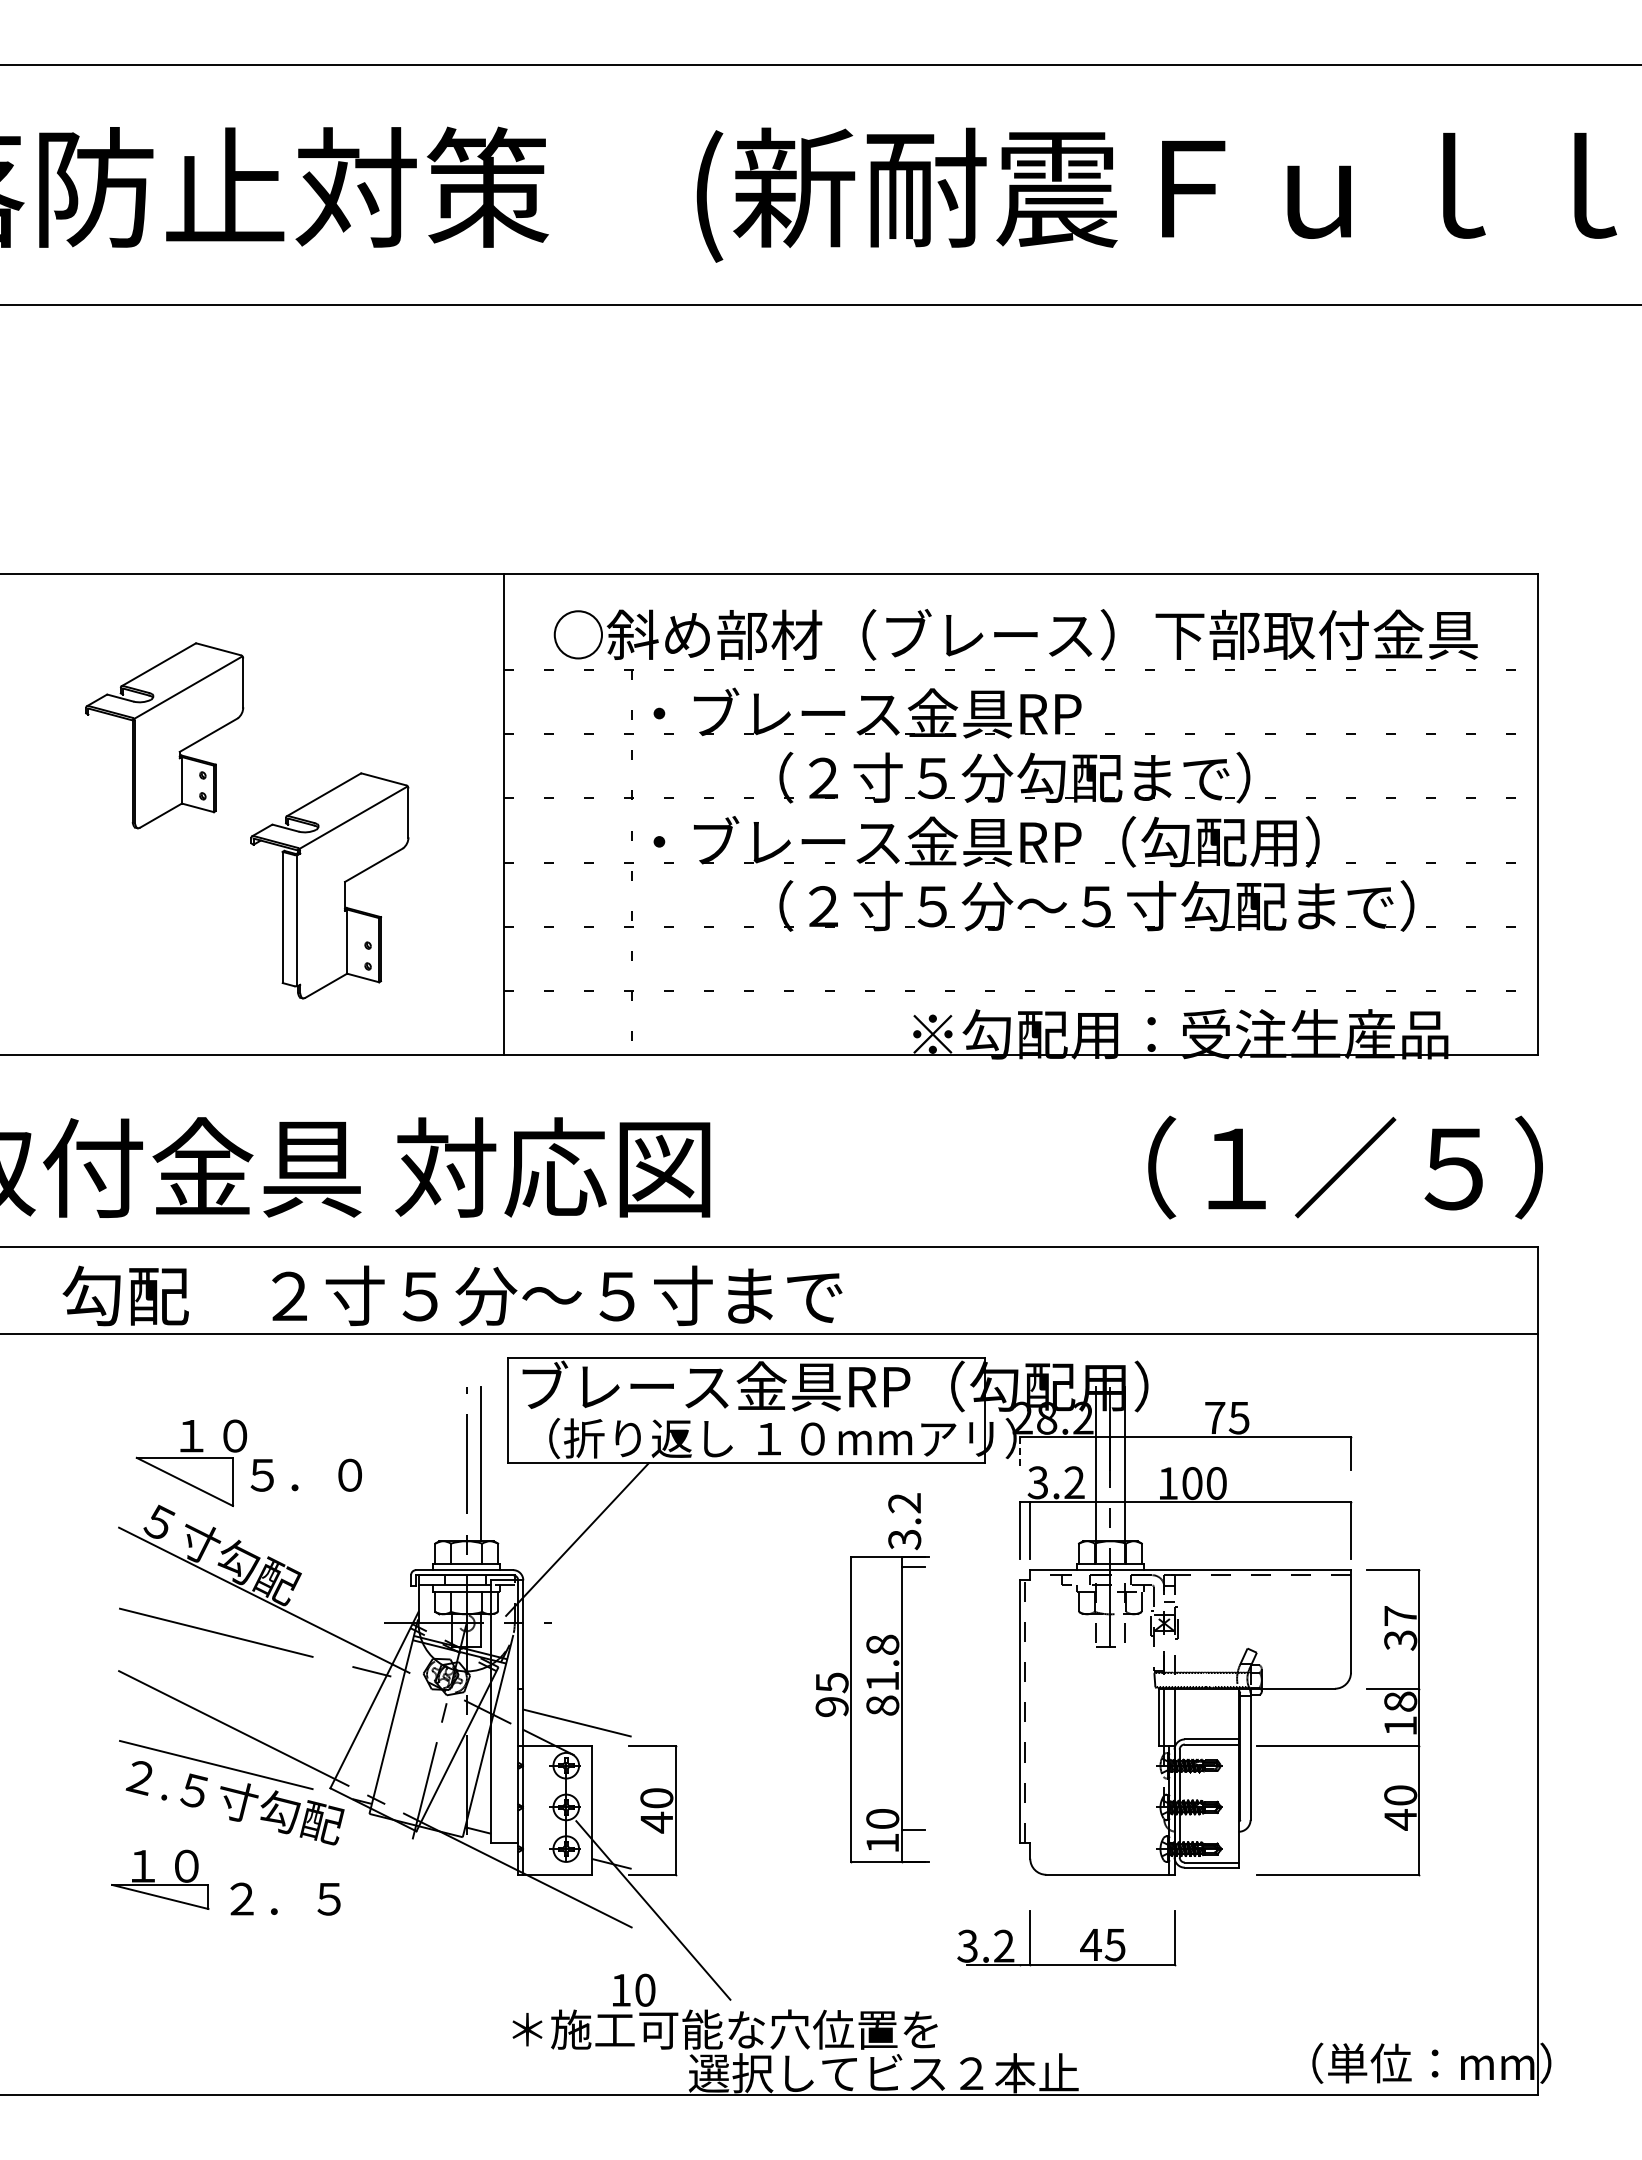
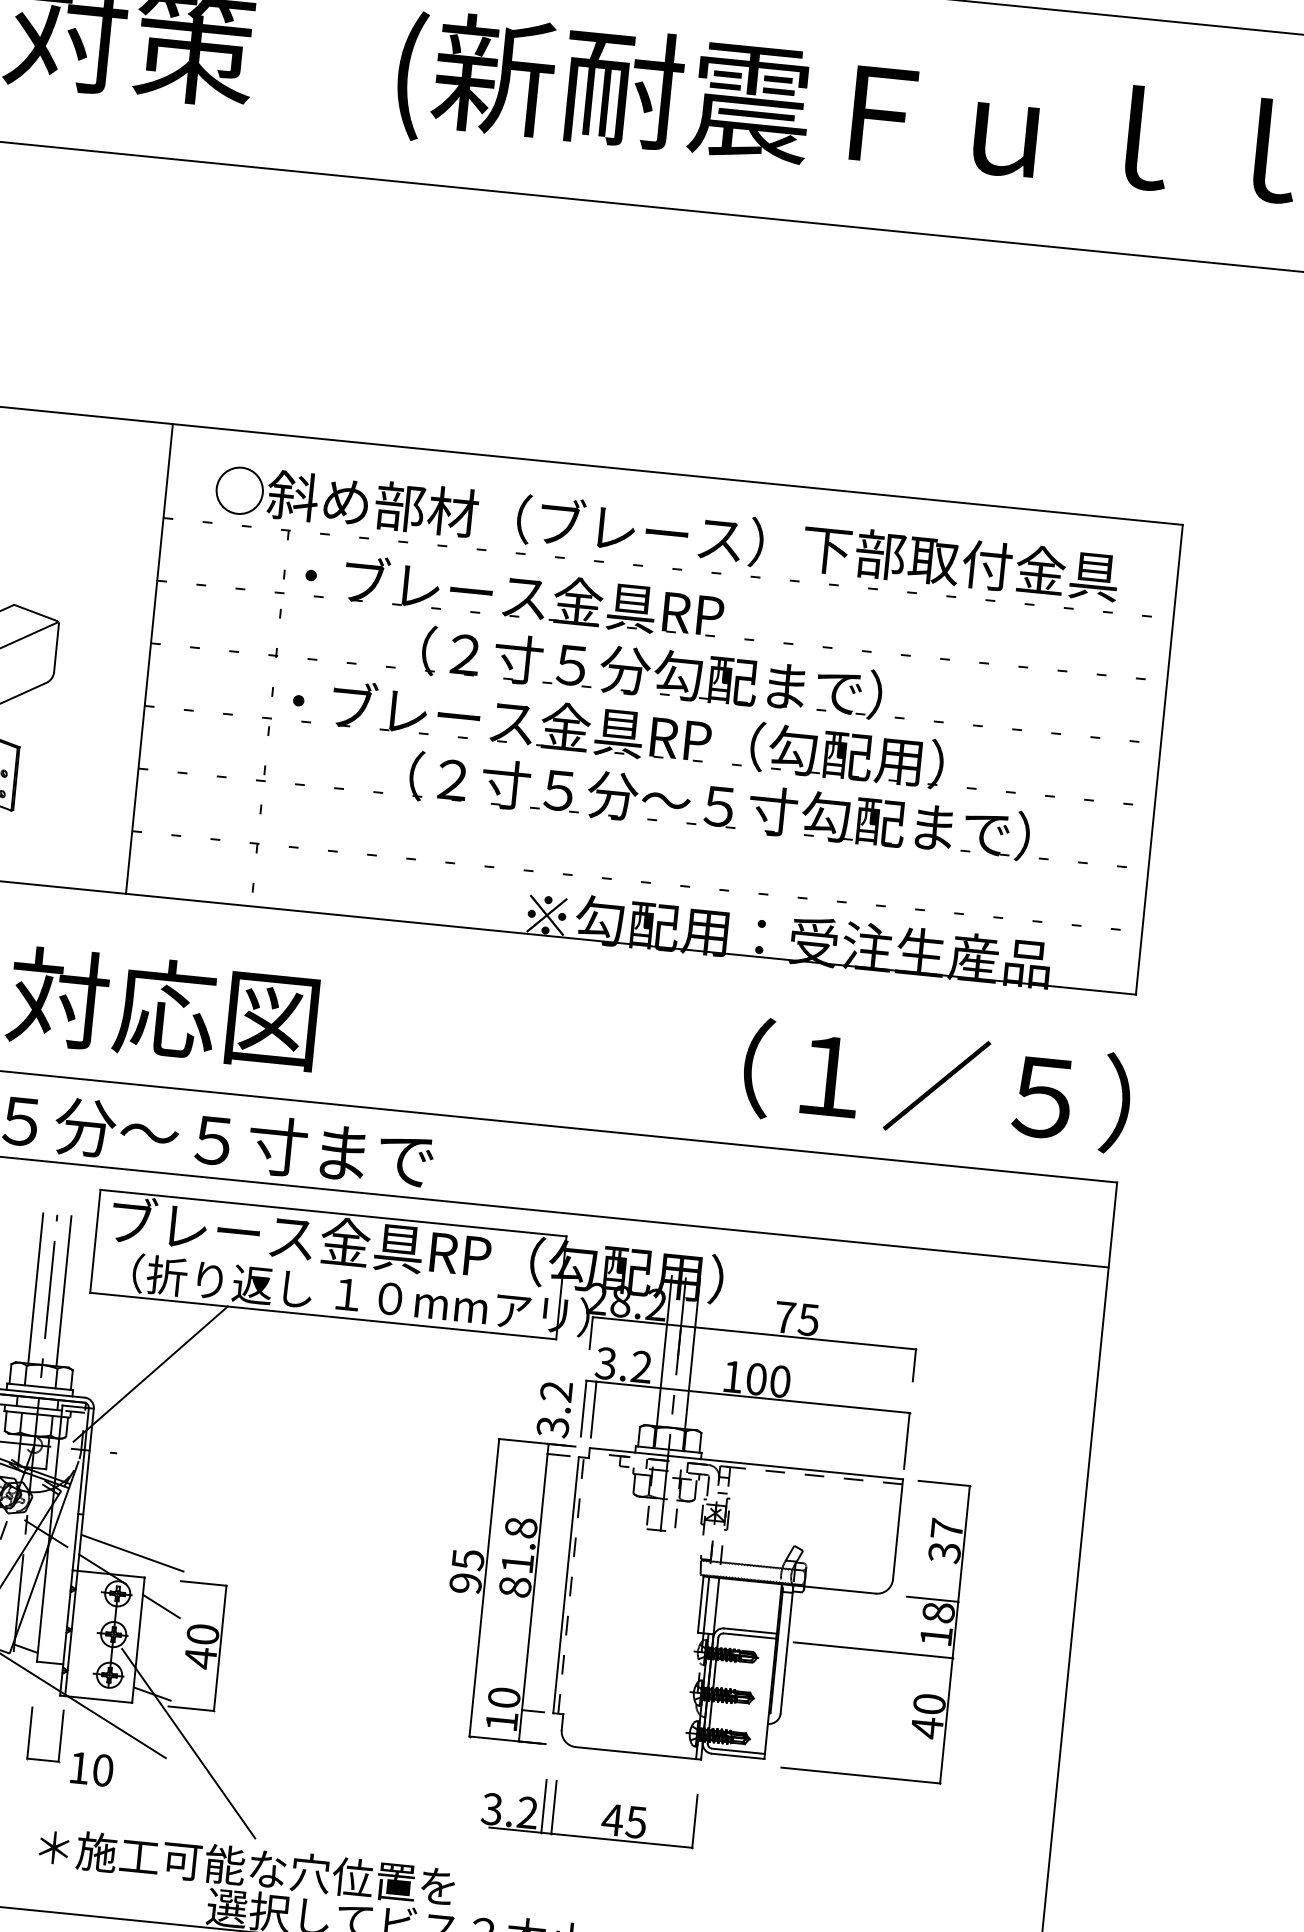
line: (1020, 1453) -> (591, 1333), dashed -> solid
line: (452, 1464) -> (36, 1288), added
part: (872, 1678) -> (507, 1559), moved
line: (611, 1774) -> (161, 1606), added
part: (522, 1916) -> (60, 1736), added
line: (1020, 1937) -> (544, 1805), added
text: (634, 1989) -> (92, 1768), moved

